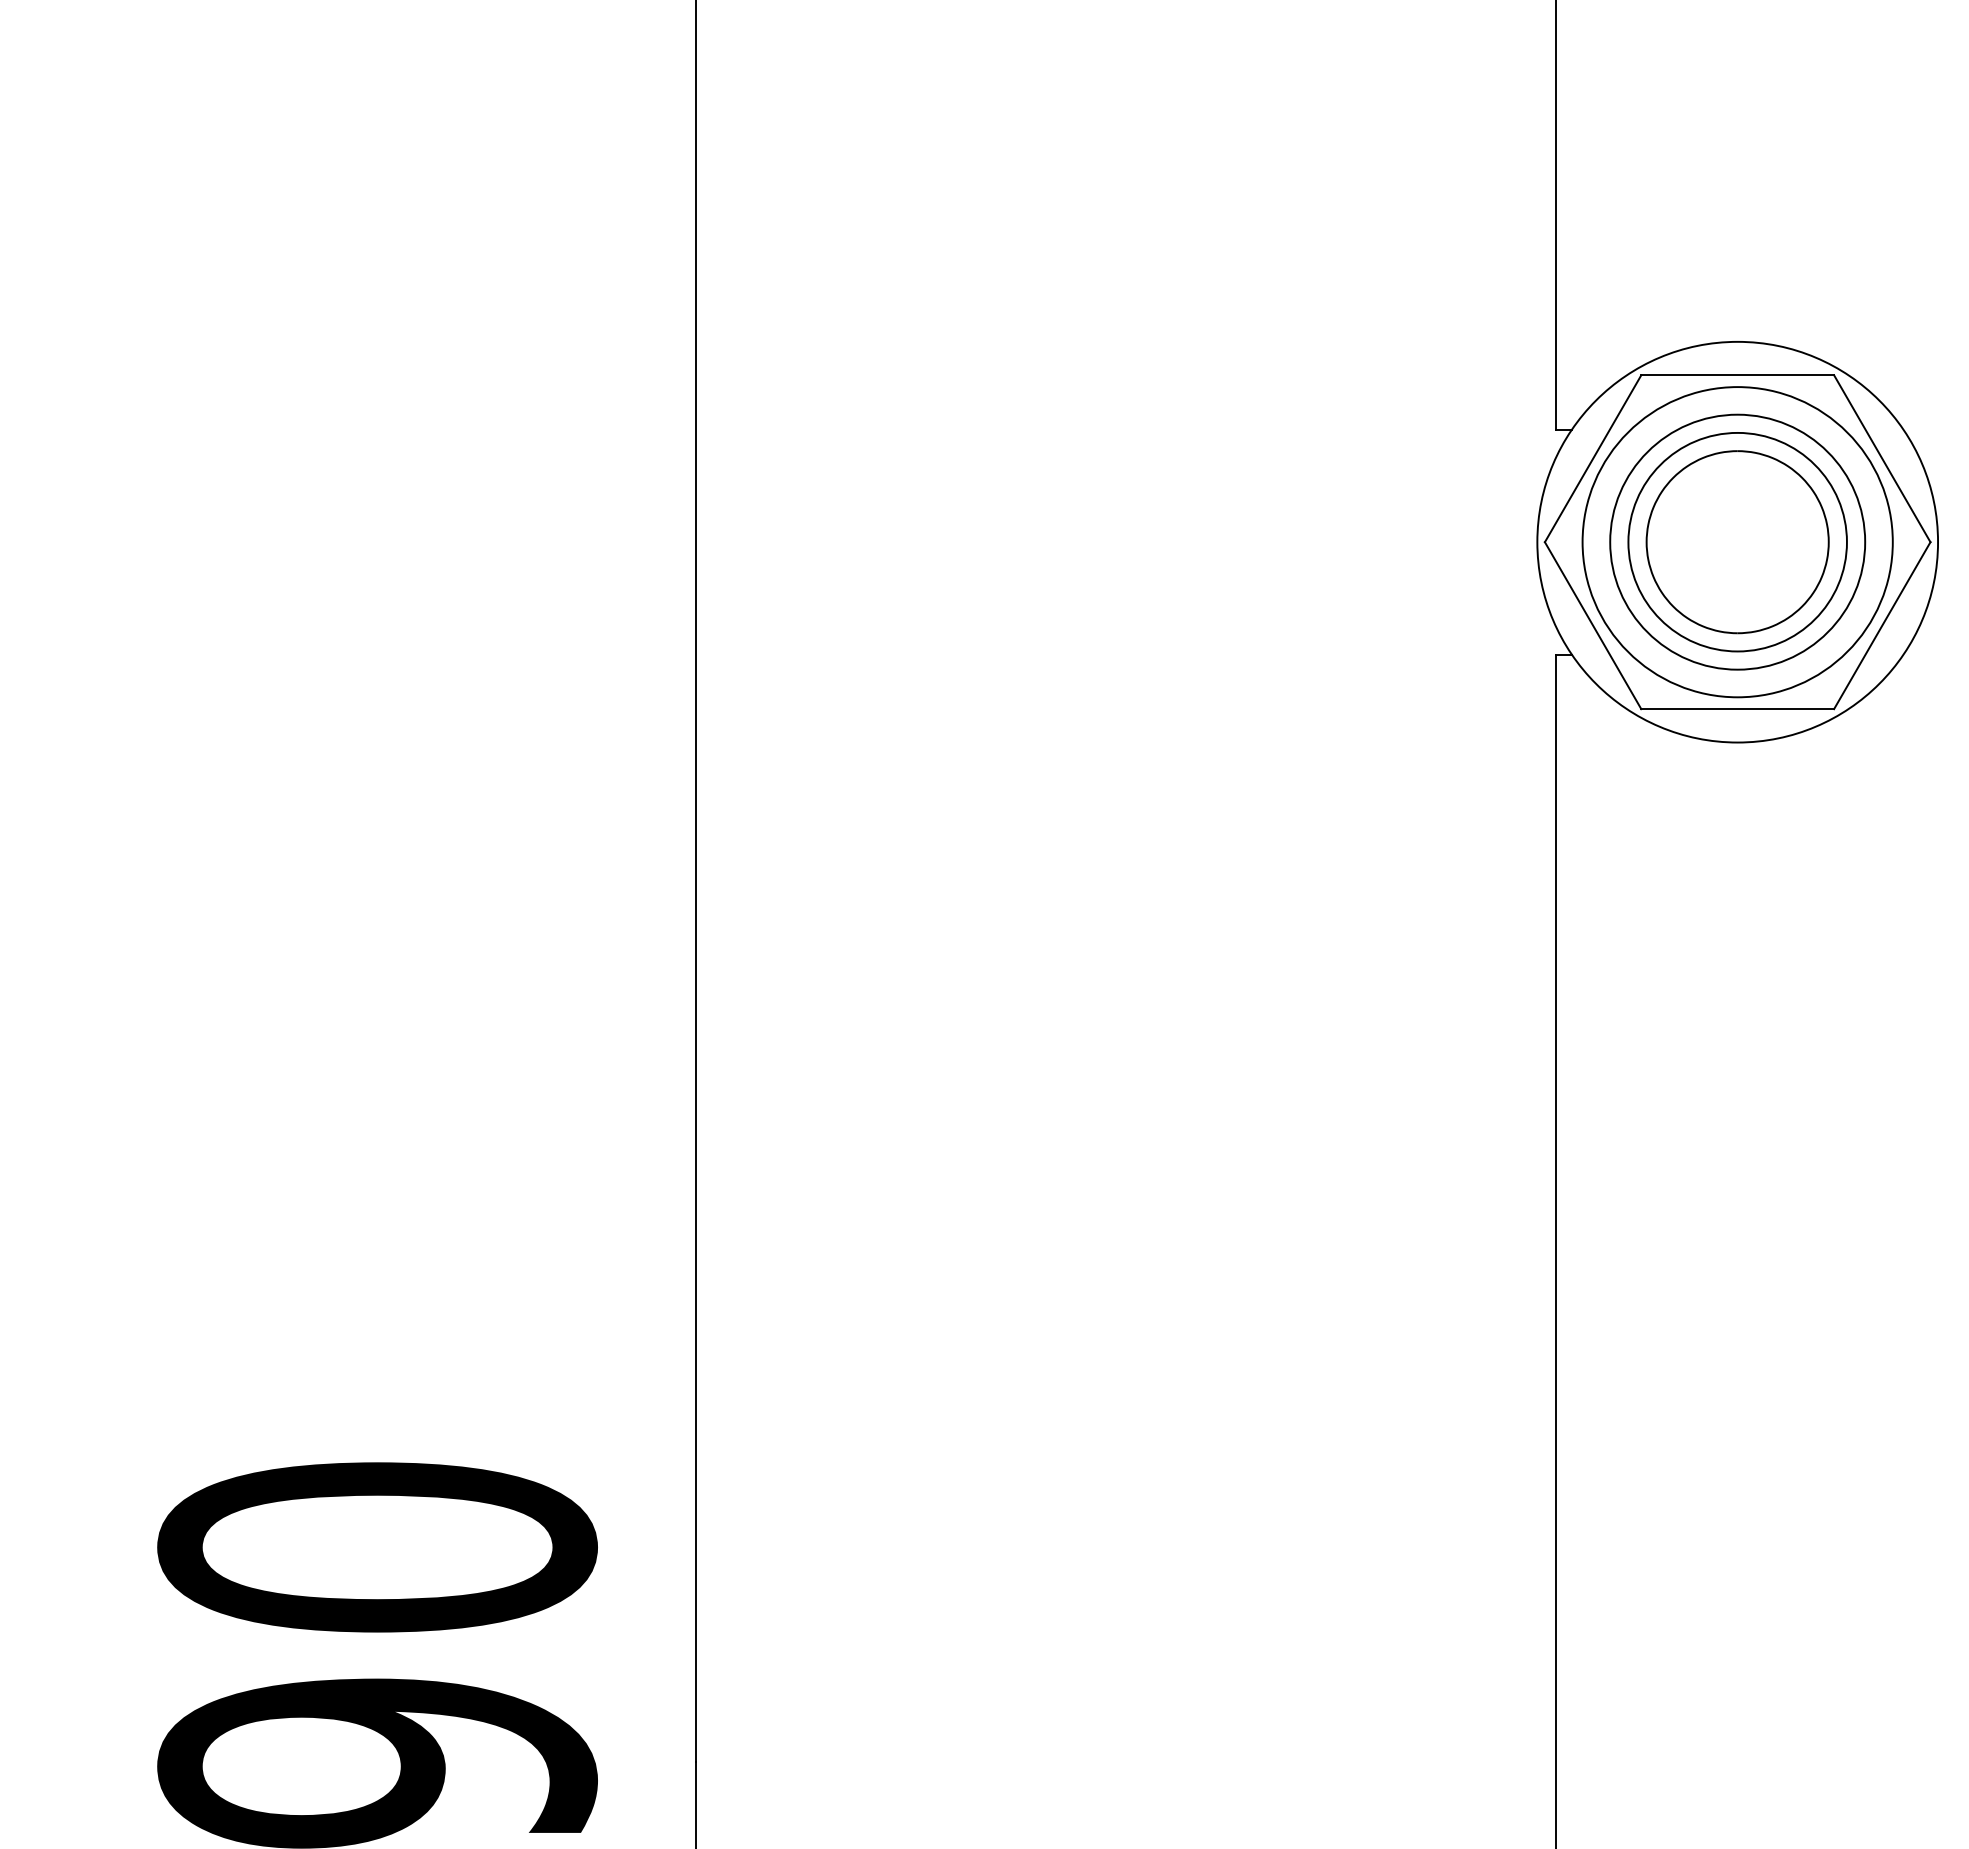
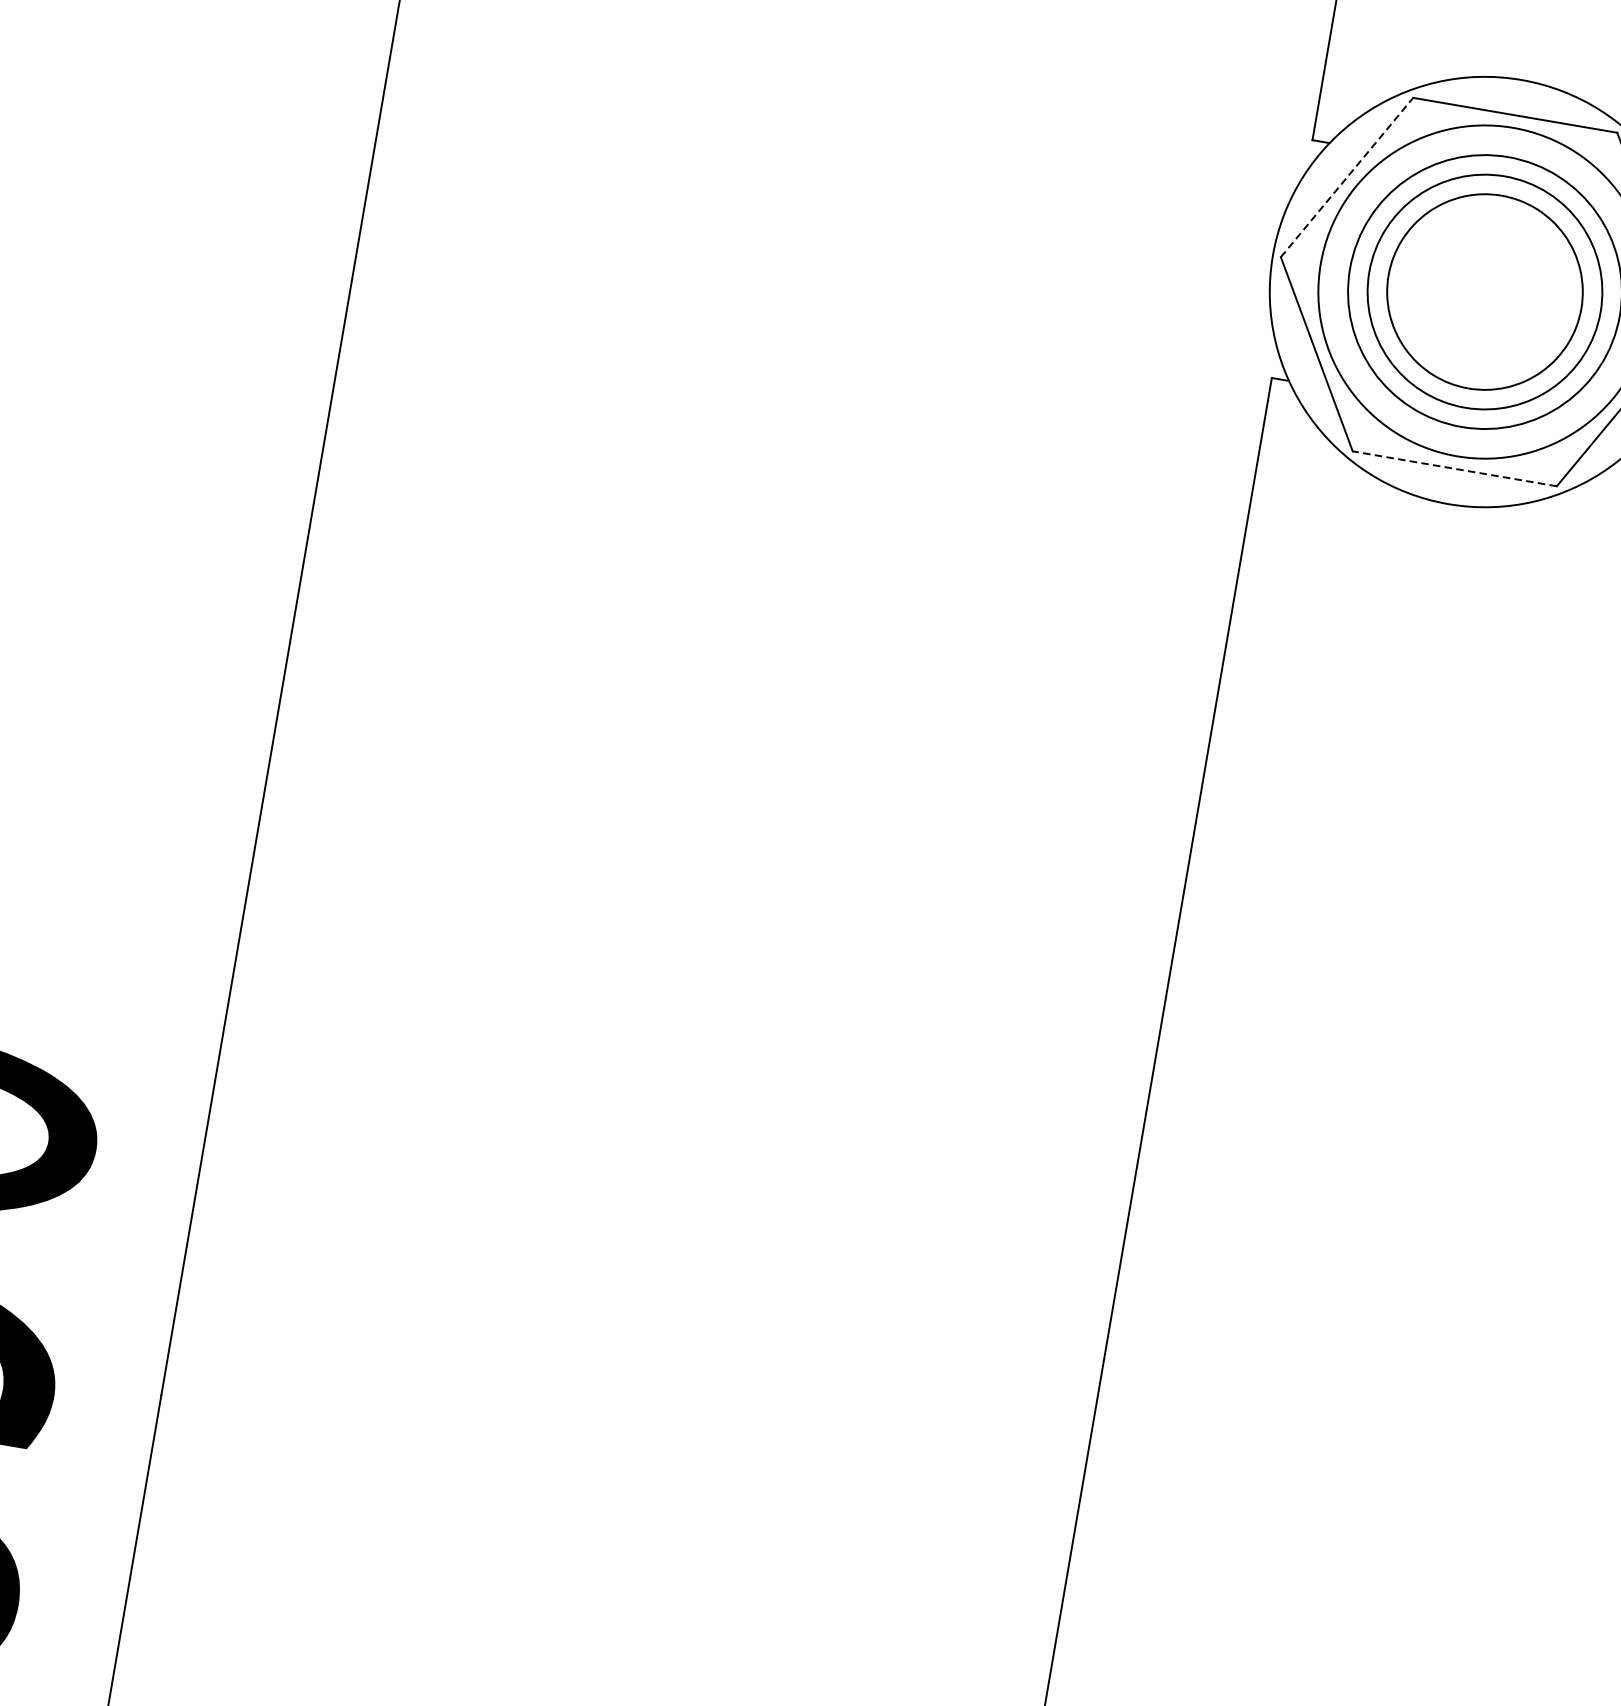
line: (1593, 458) -> (1347, 177), solid -> dashed
line: (1737, 709) -> (1454, 469), solid -> dashed

